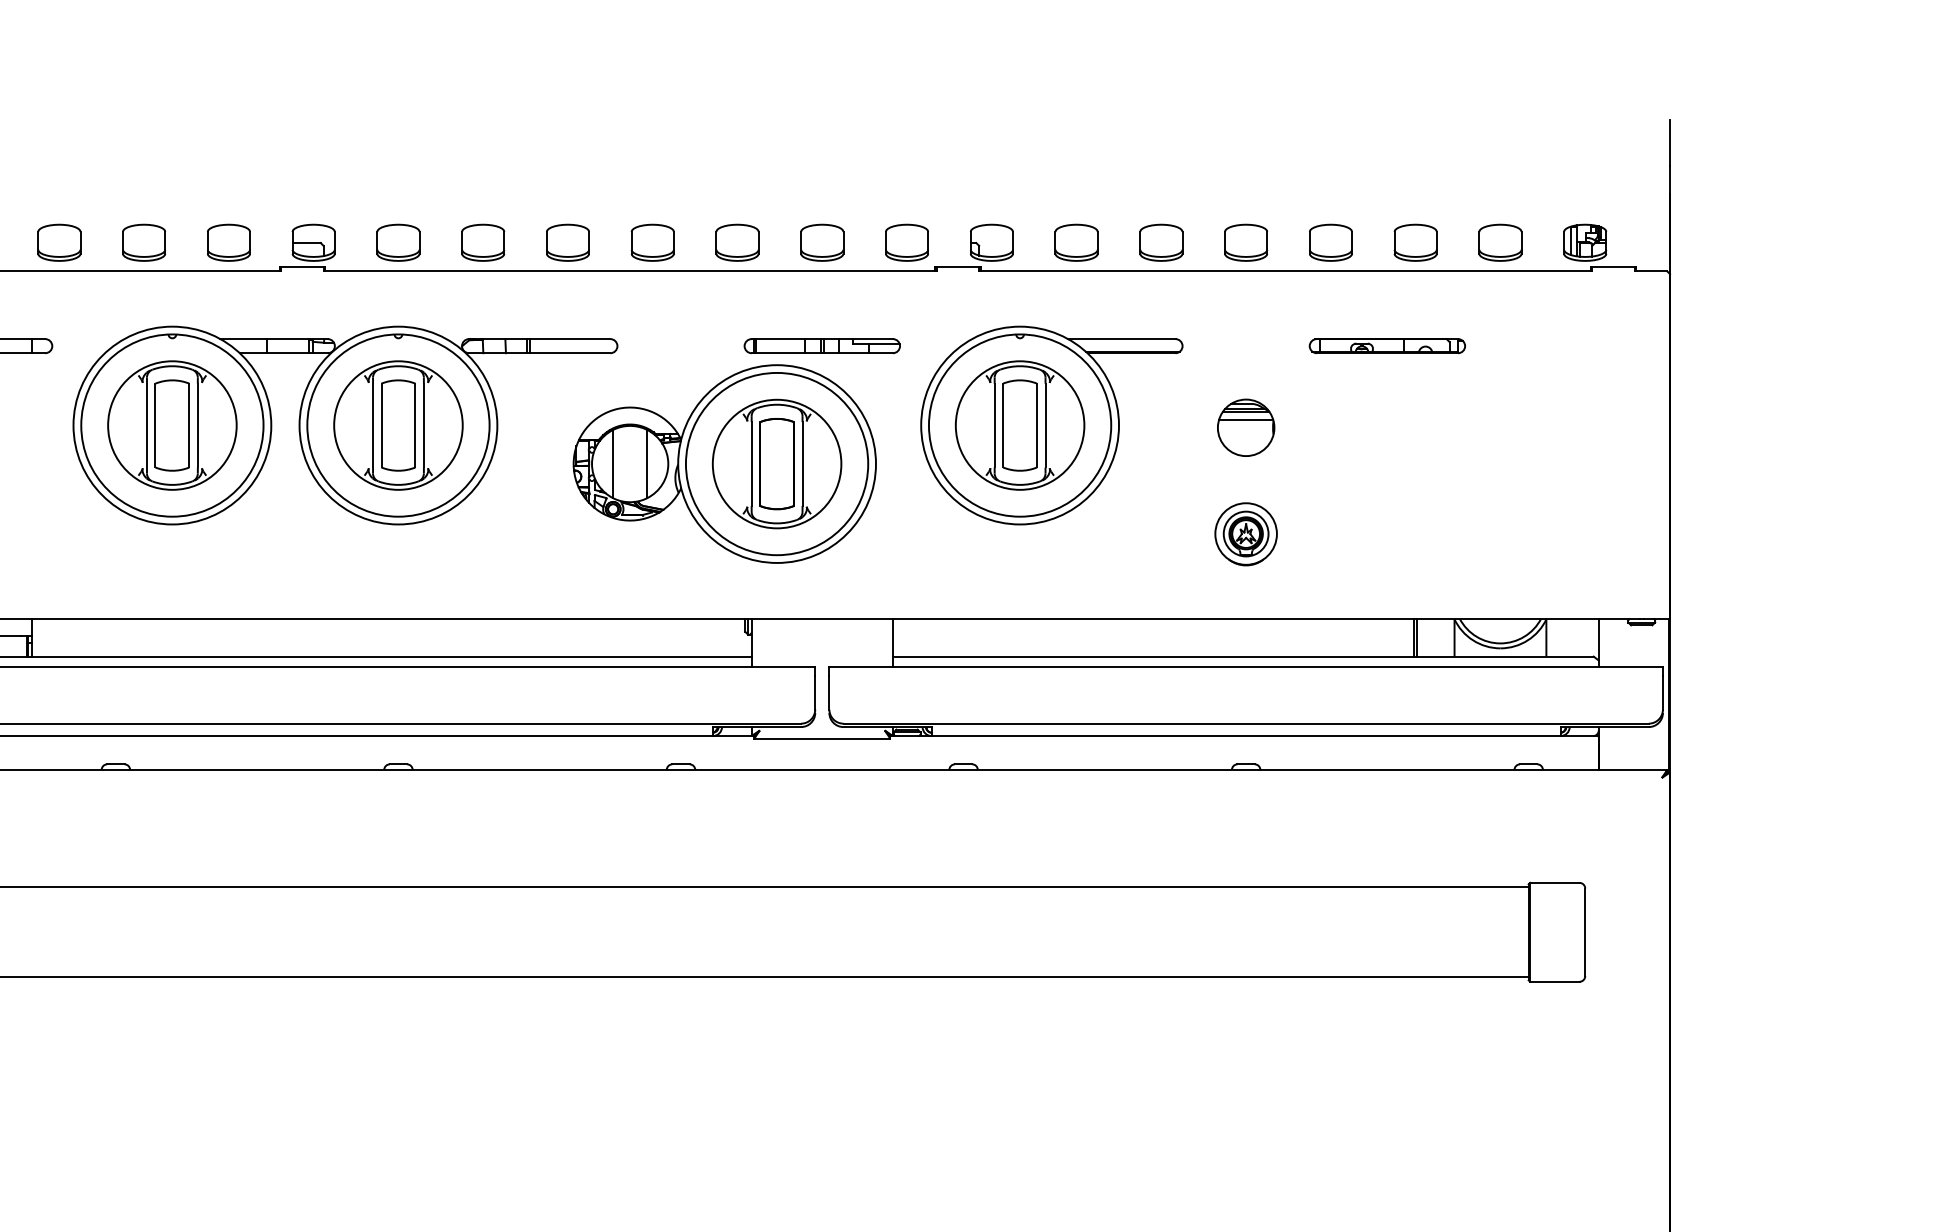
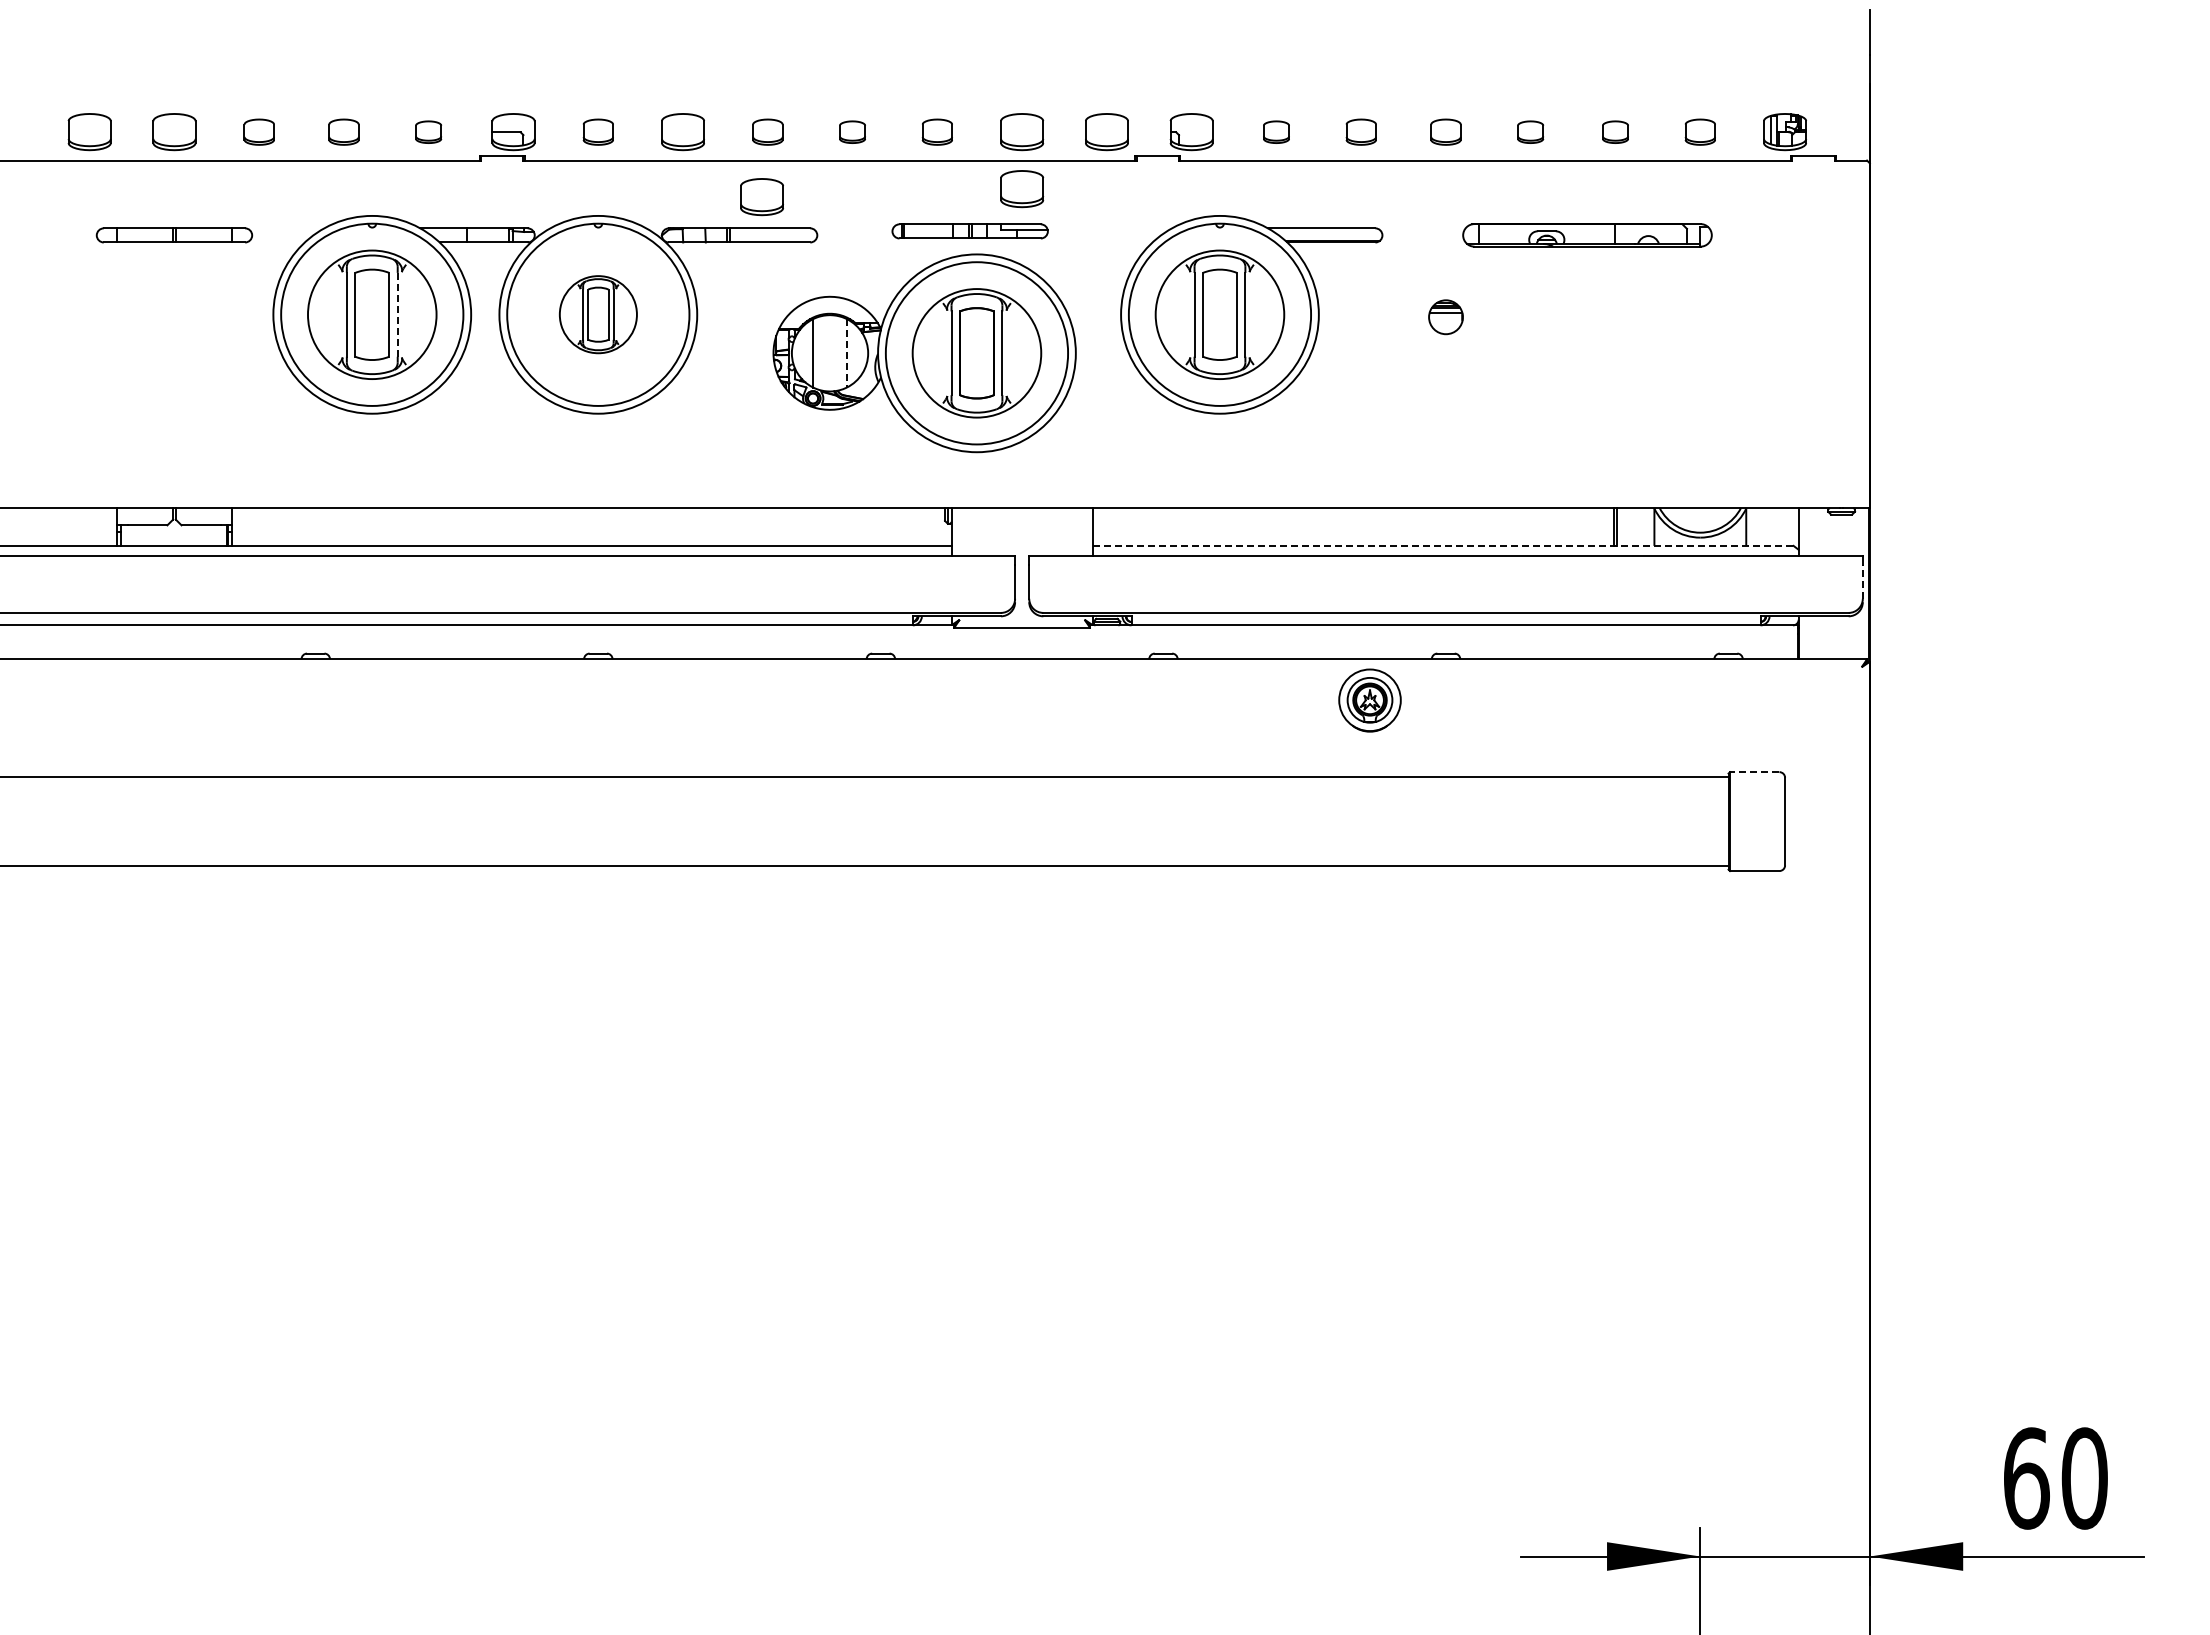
part: (59, 243) -> (259, 132), size x0.7
part: (143, 243) -> (343, 132), size x0.7
part: (228, 243) -> (428, 132), size x0.6
part: (398, 243) -> (598, 132), size x0.7
part: (567, 243) -> (767, 132), size x0.7
part: (652, 243) -> (852, 132), size x0.6
part: (737, 243) -> (937, 132), size x0.7
part: (1076, 243) -> (1276, 132), size x0.6
part: (1161, 243) -> (1361, 132), size x0.7
part: (1245, 243) -> (1445, 132), size x0.7
part: (1330, 243) -> (1530, 132), size x0.6
part: (1415, 243) -> (1615, 132), size x0.6
part: (1500, 243) -> (1700, 132), size x0.7
part: (822, 300) -> (1022, 189), added
part: (561, 308) -> (761, 197), added
part: (821, 346) -> (969, 231), moved
part: (1386, 346) -> (1586, 235), size x1.6
line: (197, 425) -> (397, 314), solid -> dashed
part: (398, 425) -> (598, 314), size x0.6
part: (1245, 428) -> (1445, 317), size x0.6
line: (646, 464) -> (846, 353), solid -> dashed
part: (1245, 534) -> (1369, 700), moved
line: (1243, 656) -> (1443, 545), solid -> dashed
line: (1662, 693) -> (1862, 582), solid -> dashed
line: (1554, 883) -> (1754, 772), solid -> dashed

